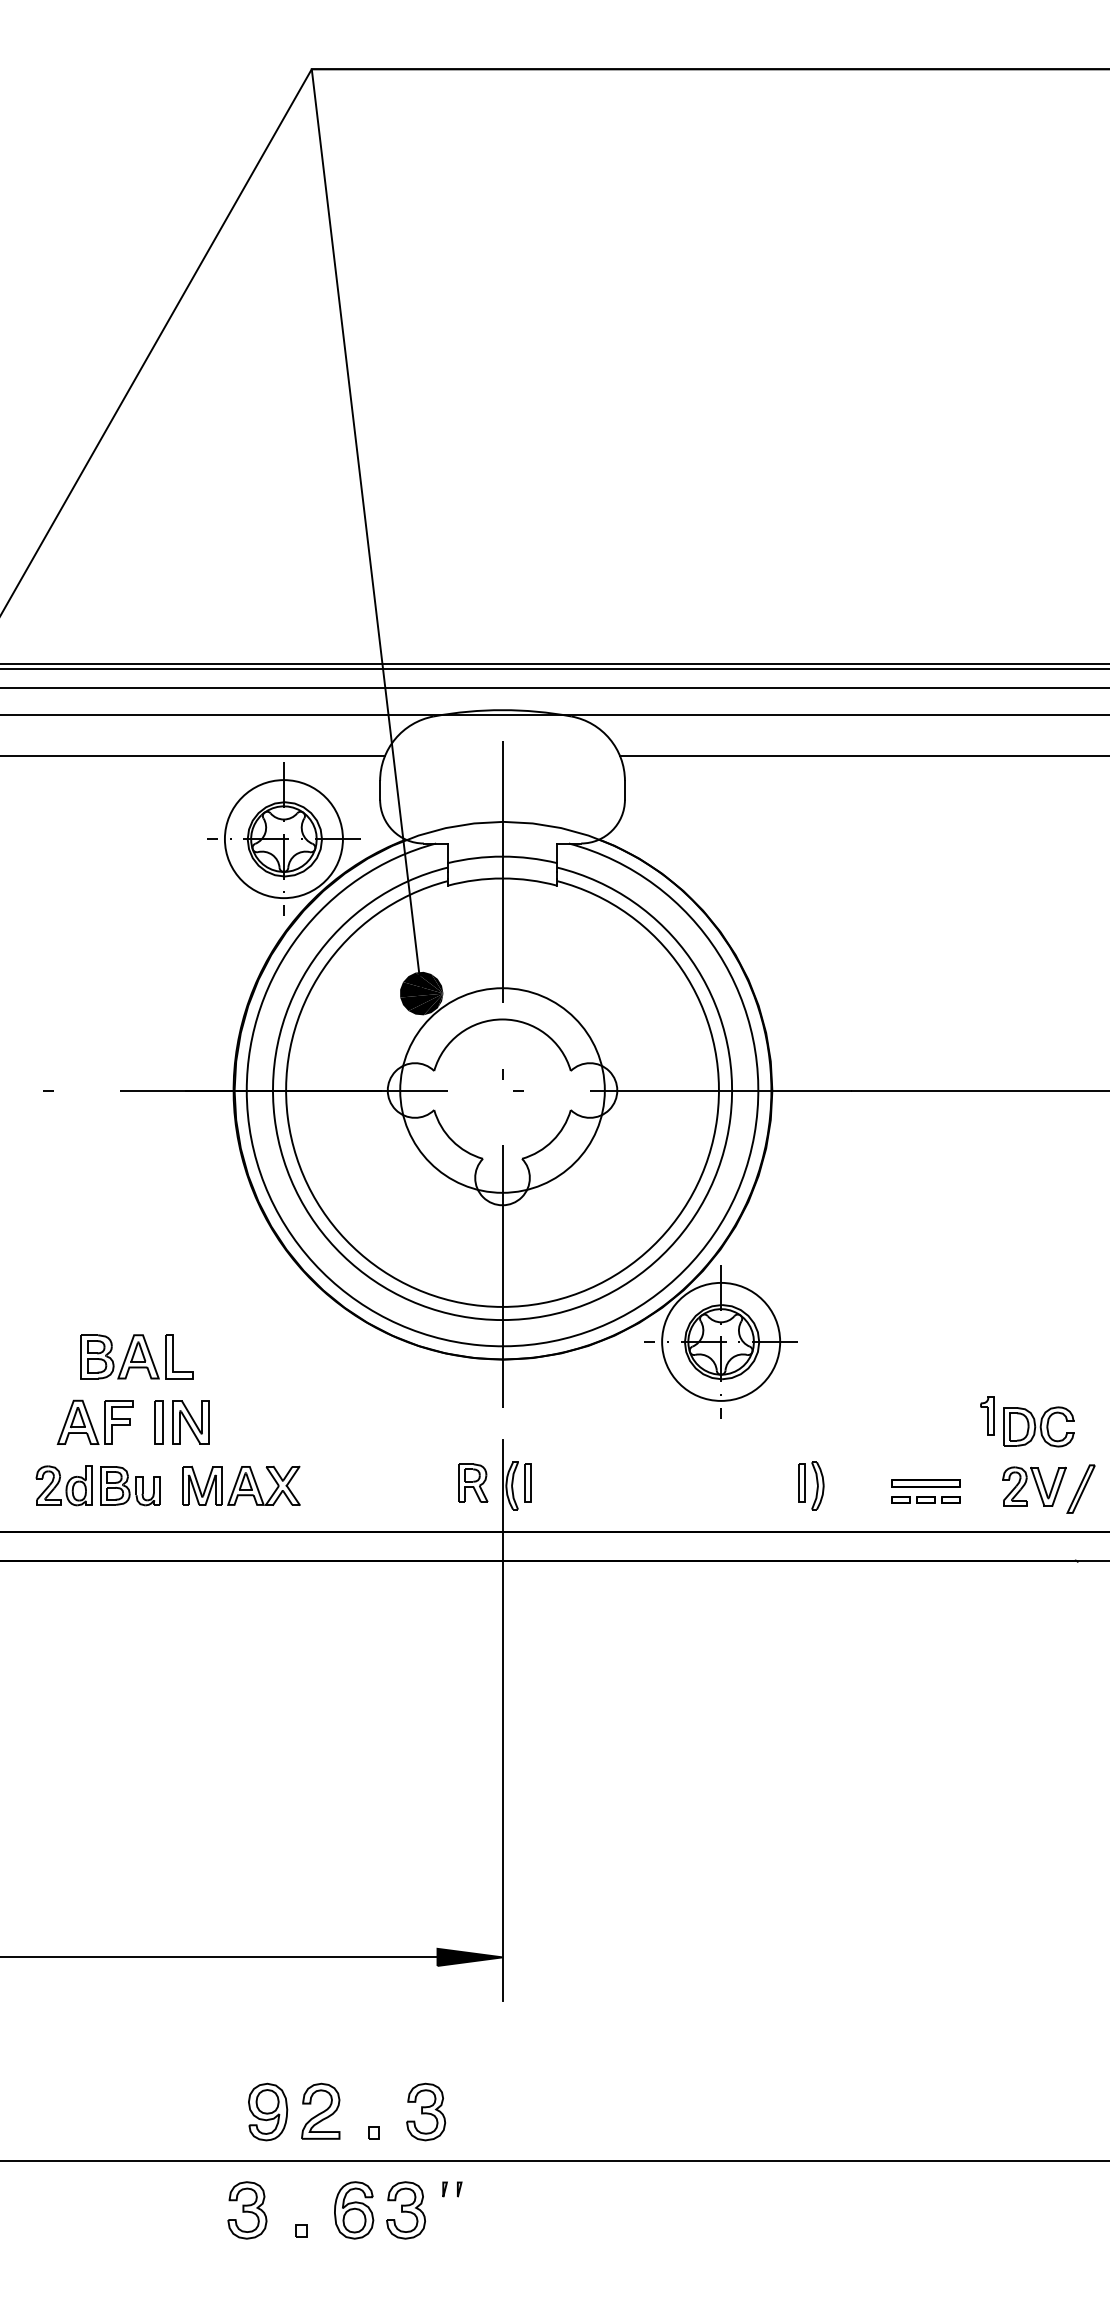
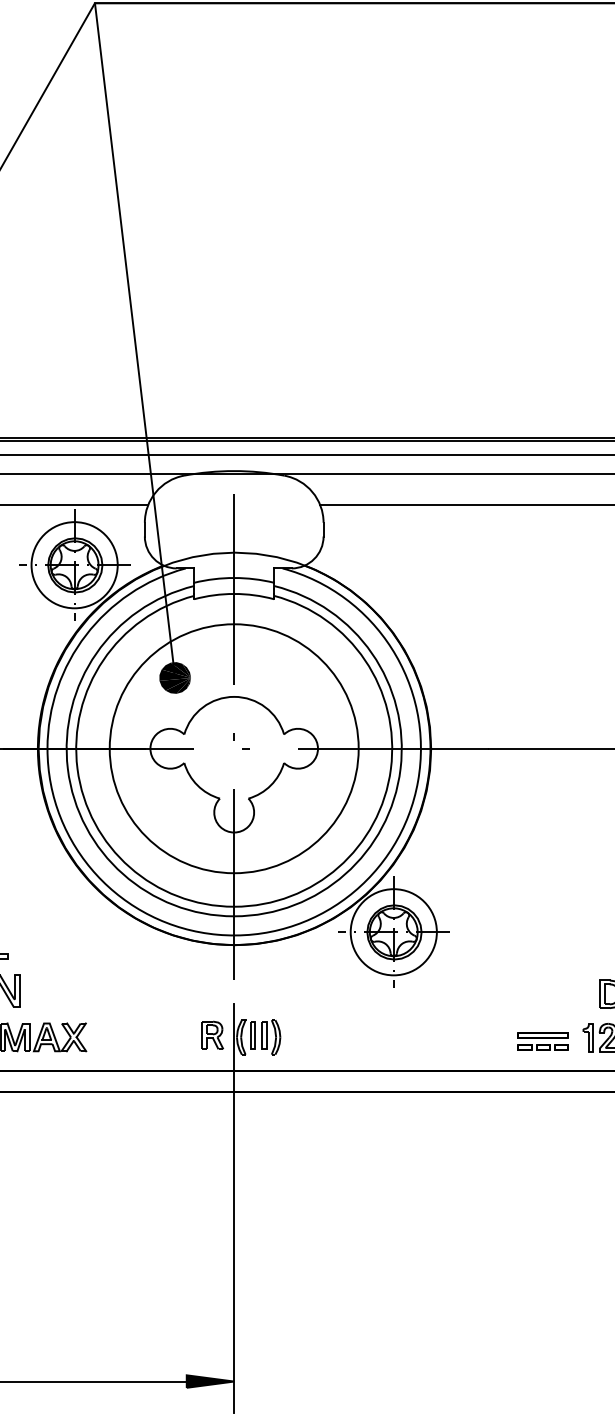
circle: (502, 1090) -> (234, 748), size x1.67
part: (987, 1415) -> (588, 1037), moved
part: (811, 1485) -> (271, 1037), moved

